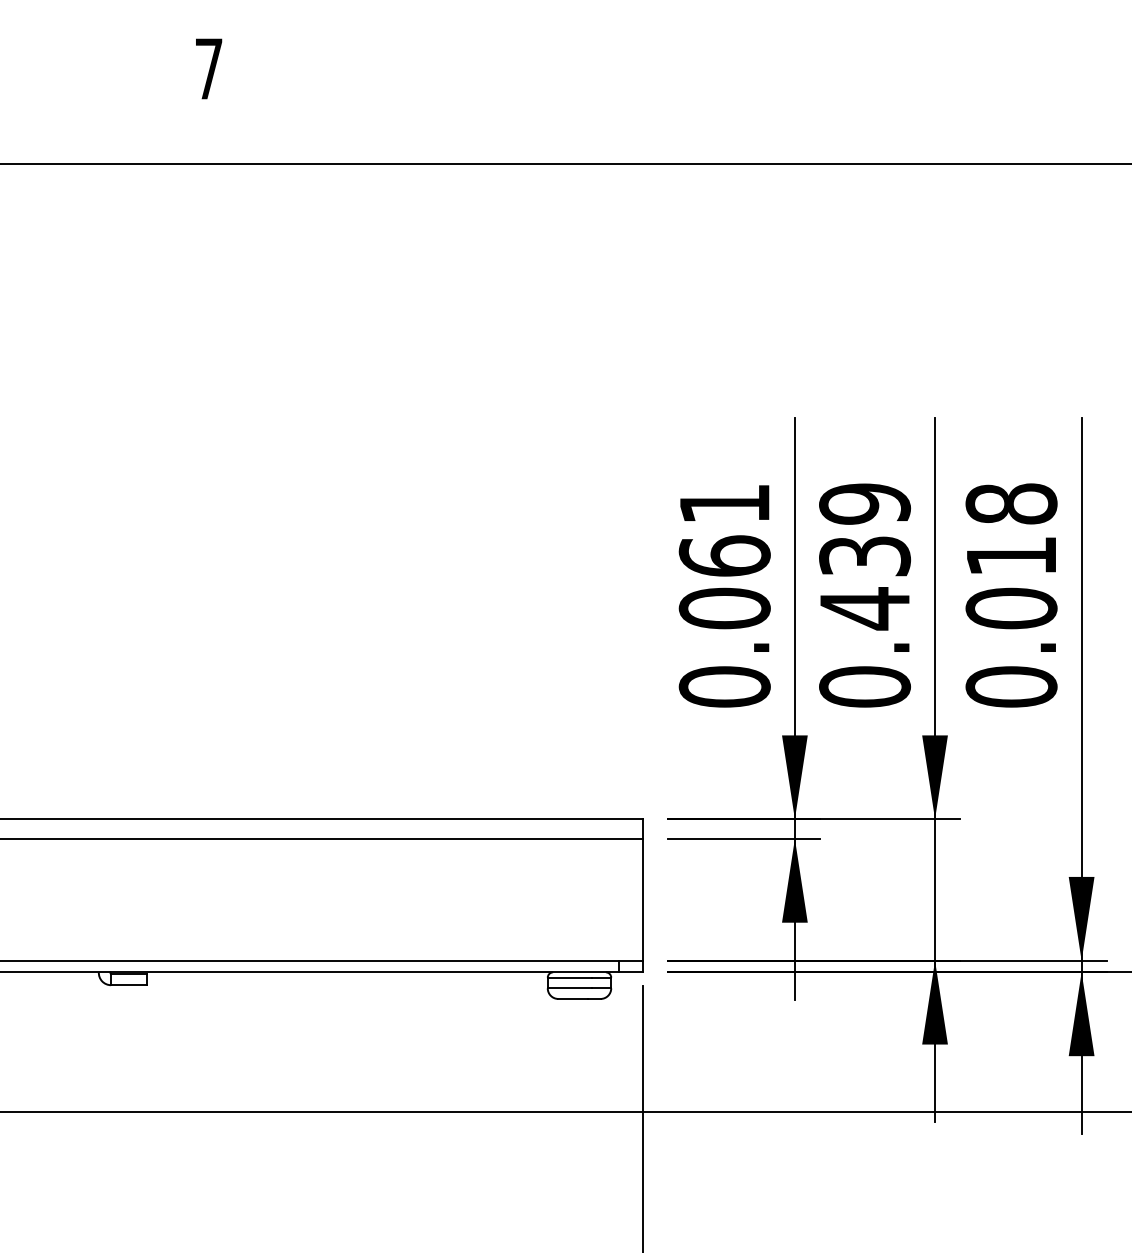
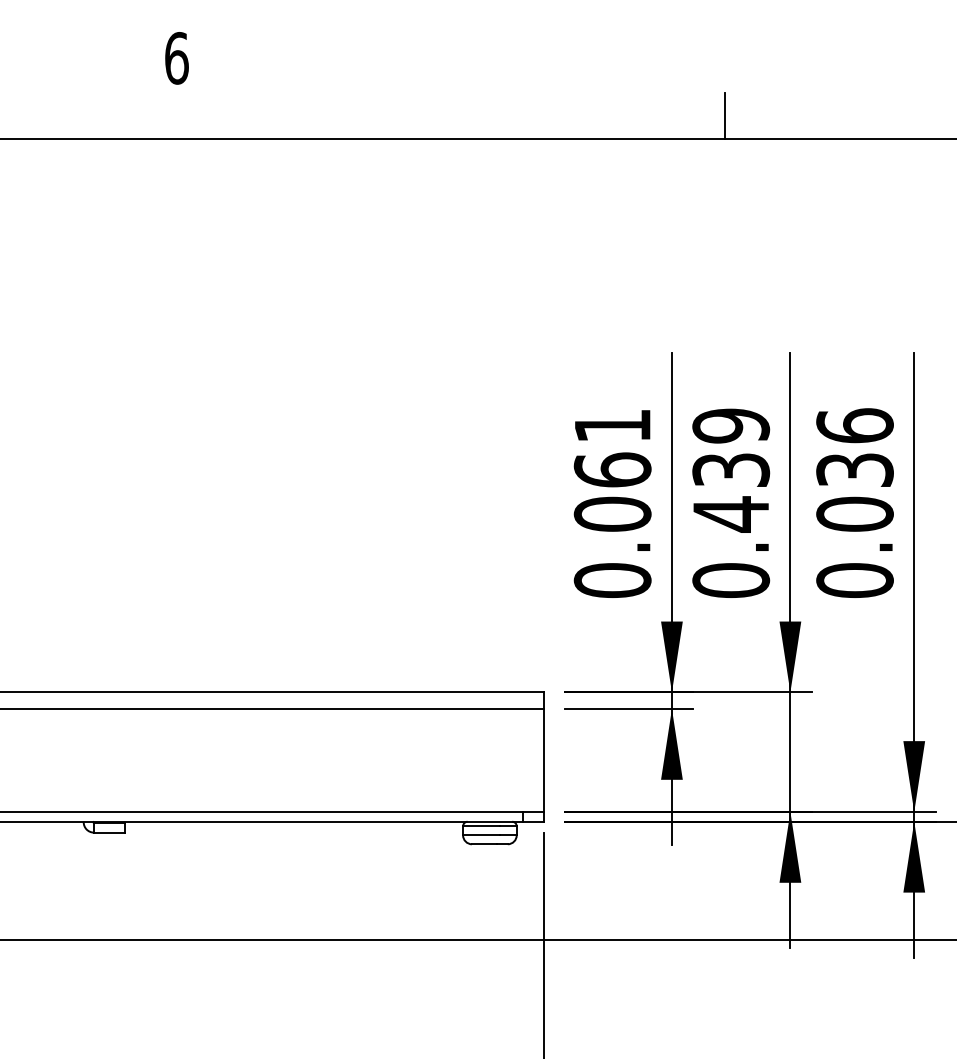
text: (209, 68) -> (177, 57), 7 -> 6
line: (857, 136) -> (724, 115), added
text: (1011, 529) -> (854, 447), 0.018 -> 0.036

